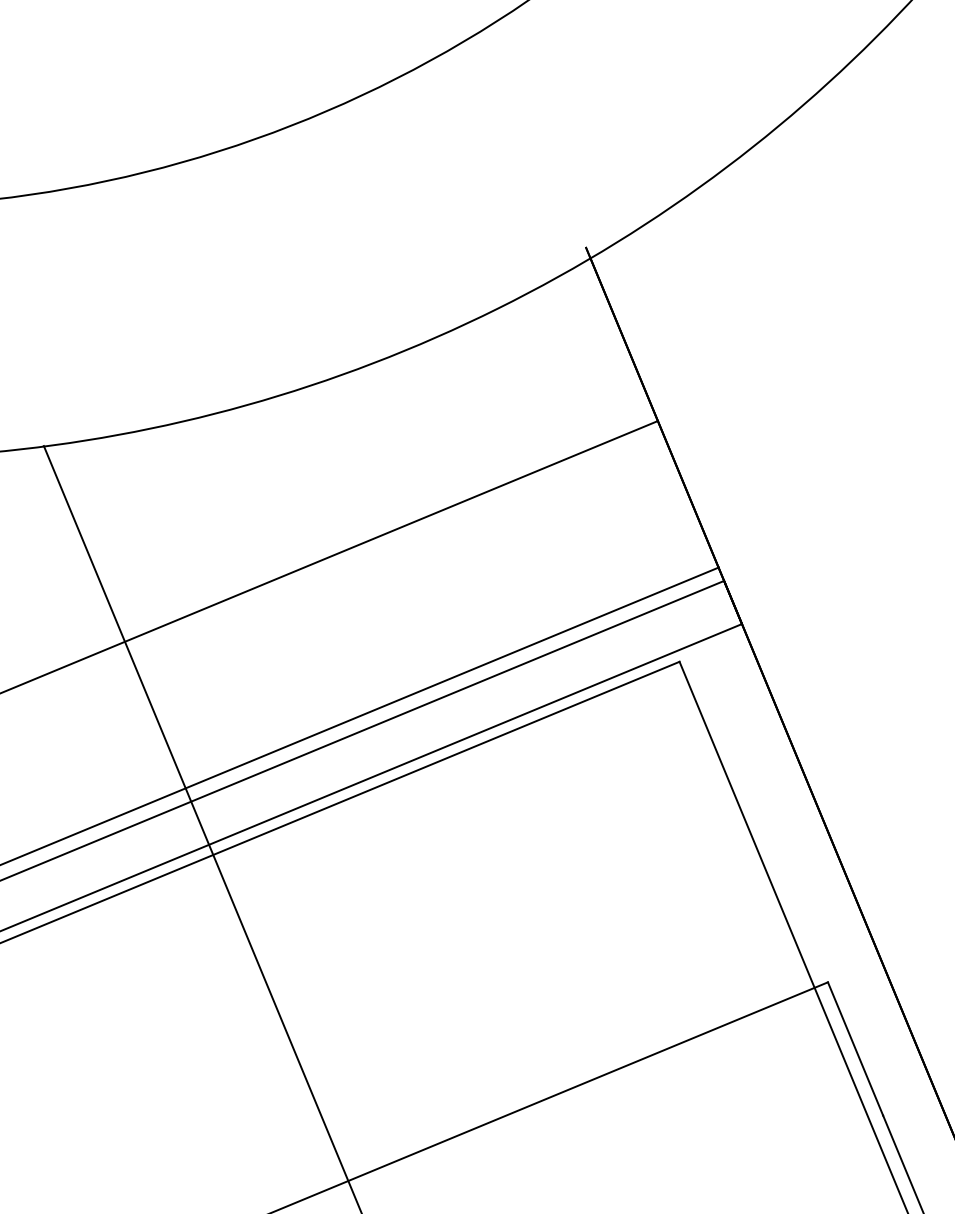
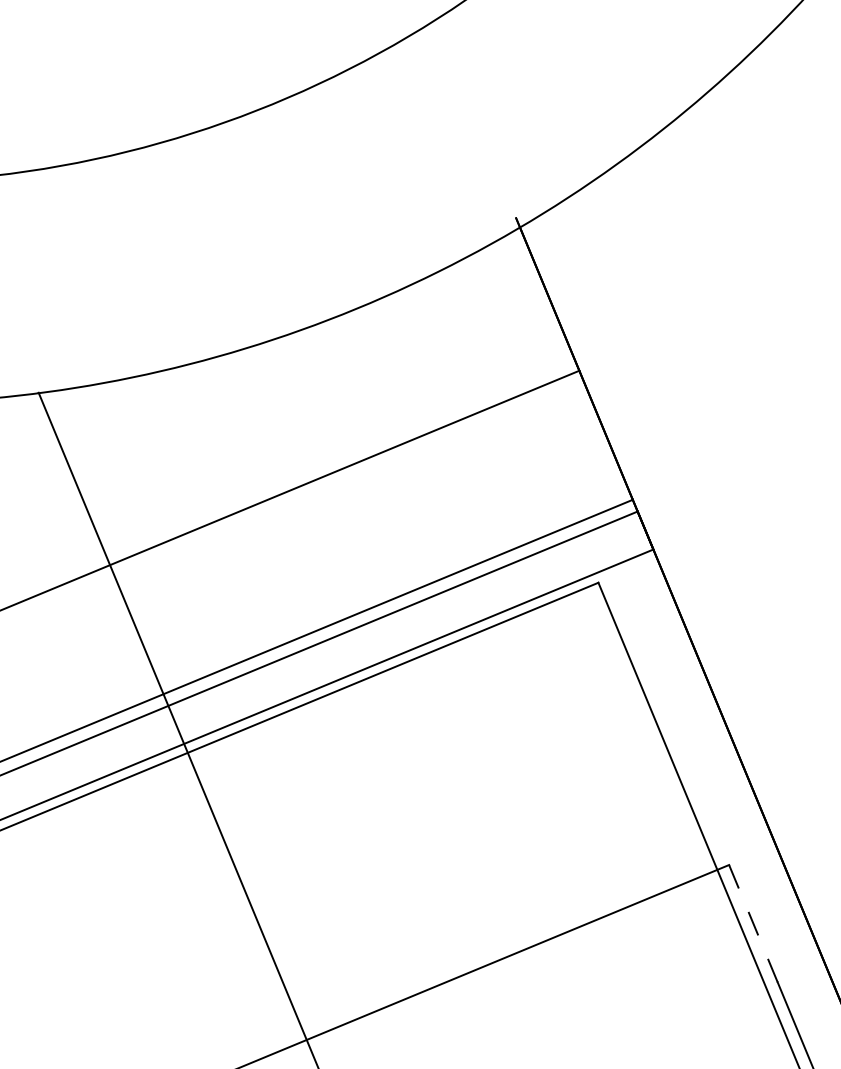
line: (855, 1048) -> (753, 923), solid -> dashed

